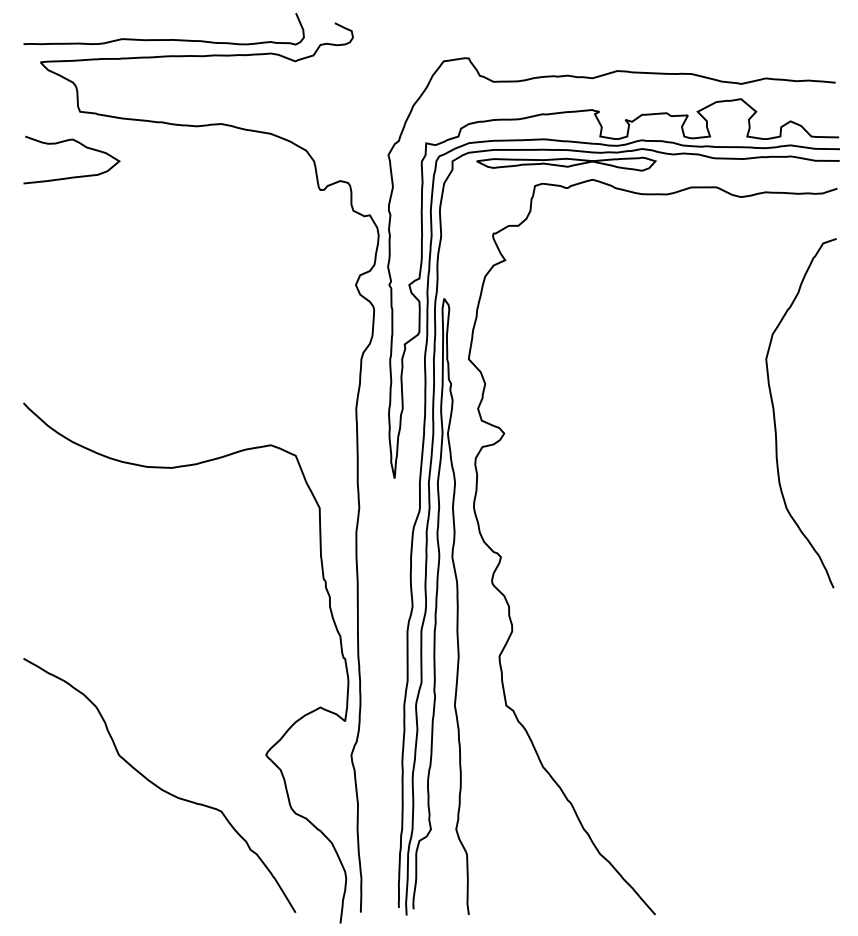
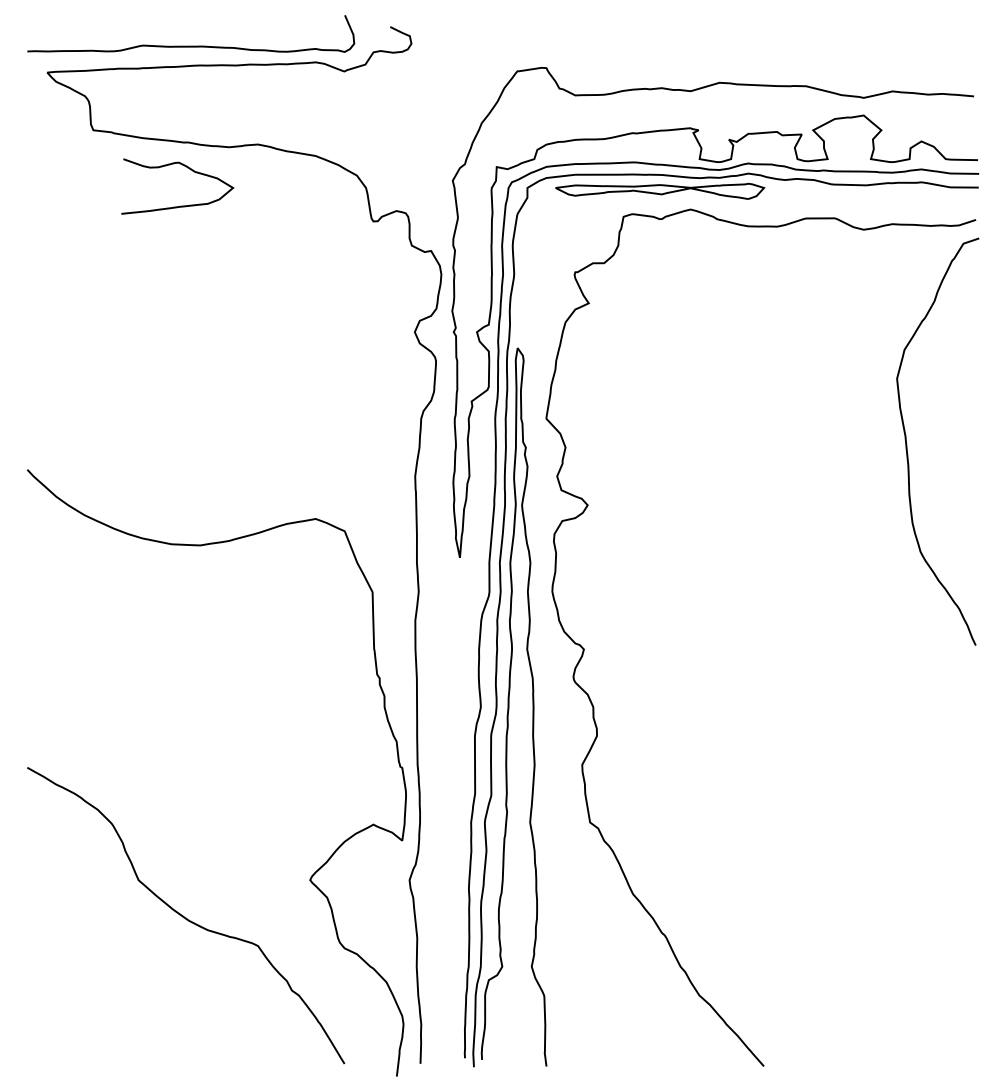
curve: (74, 176) -> (180, 205), moved
curve: (775, 415) -> (907, 444), moved

